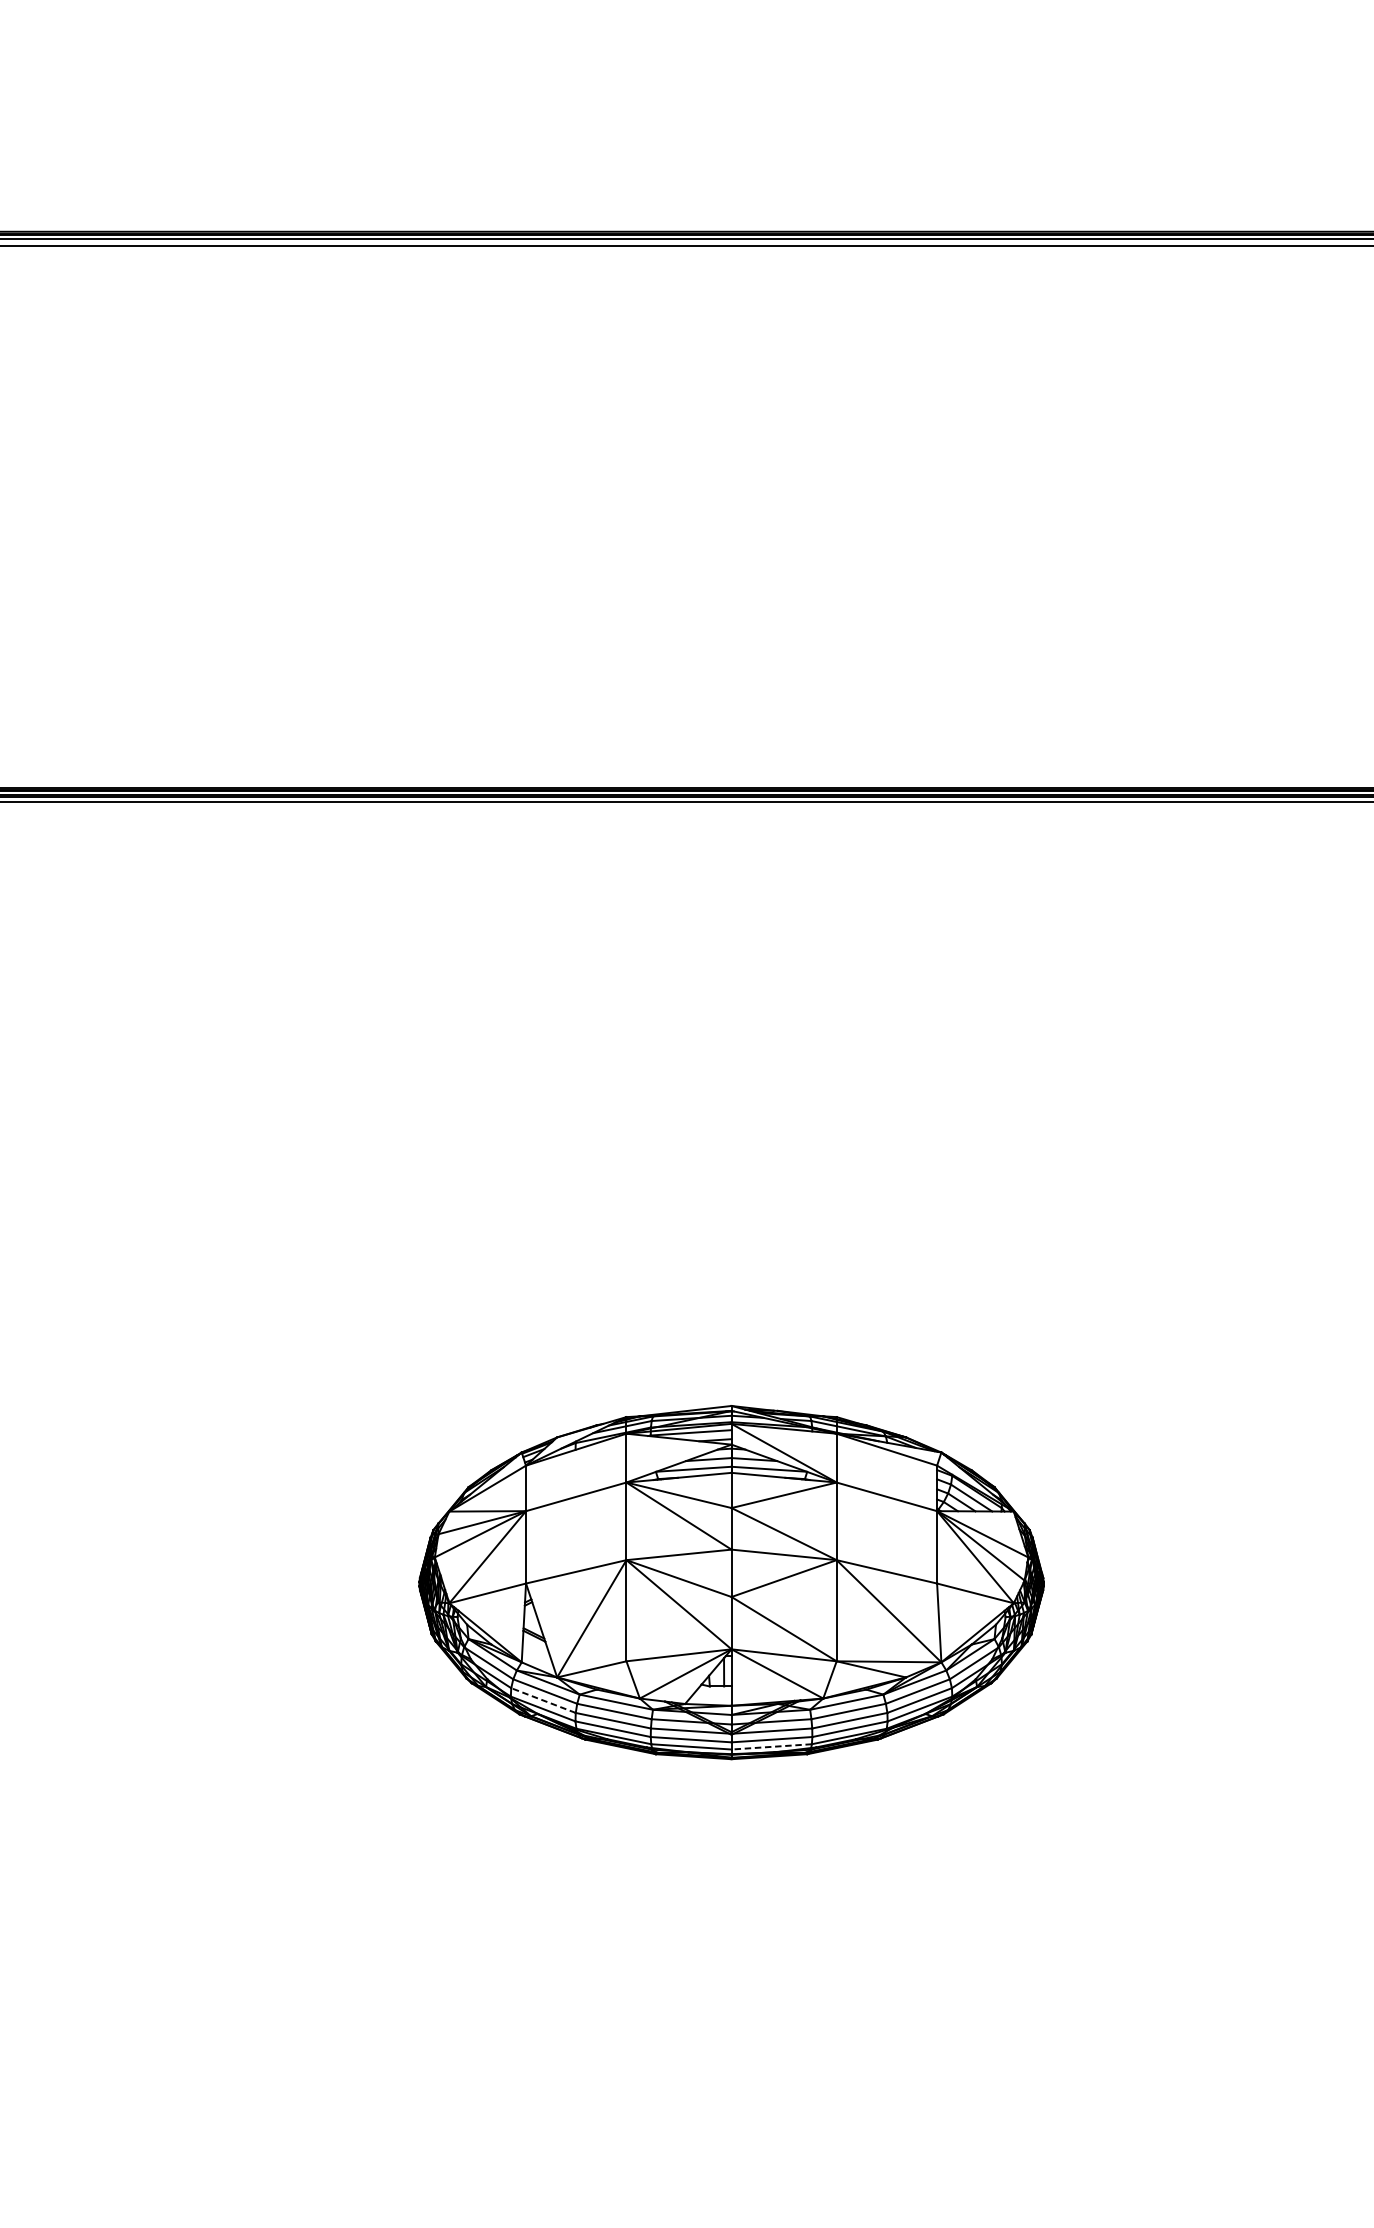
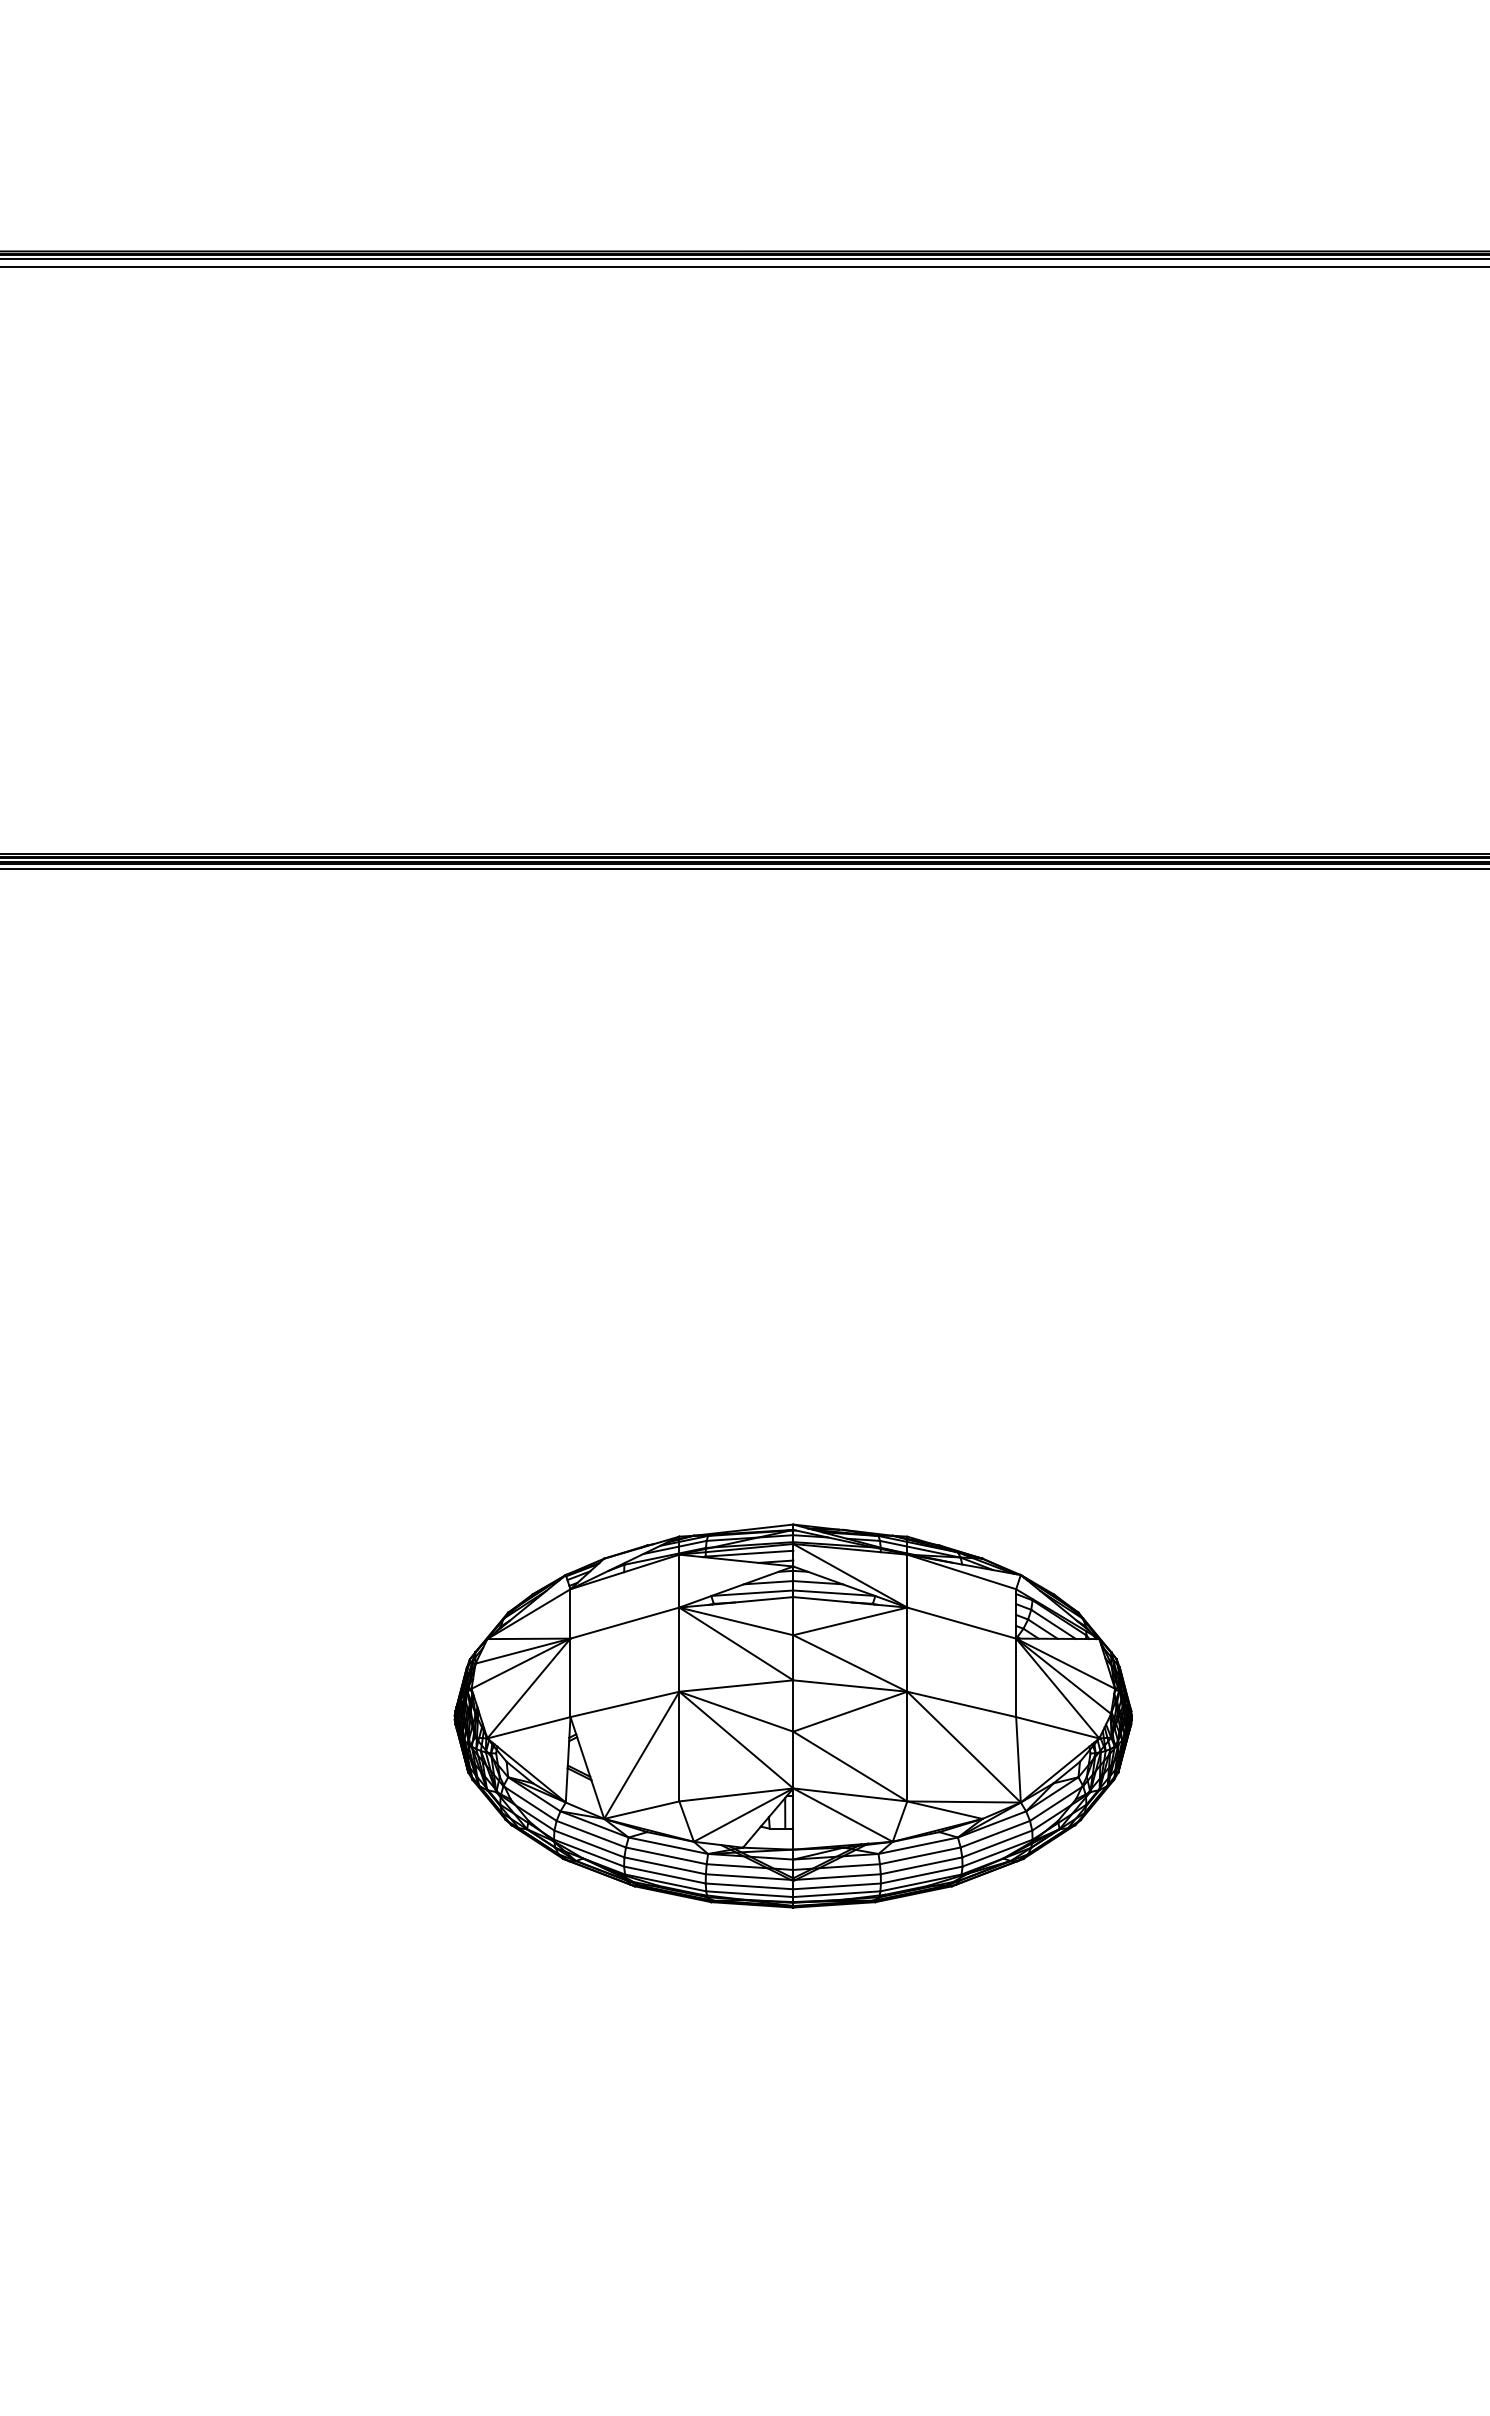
line: (542, 1700) -> (588, 1843), dashed -> solid
line: (771, 1747) -> (836, 1894), dashed -> solid

